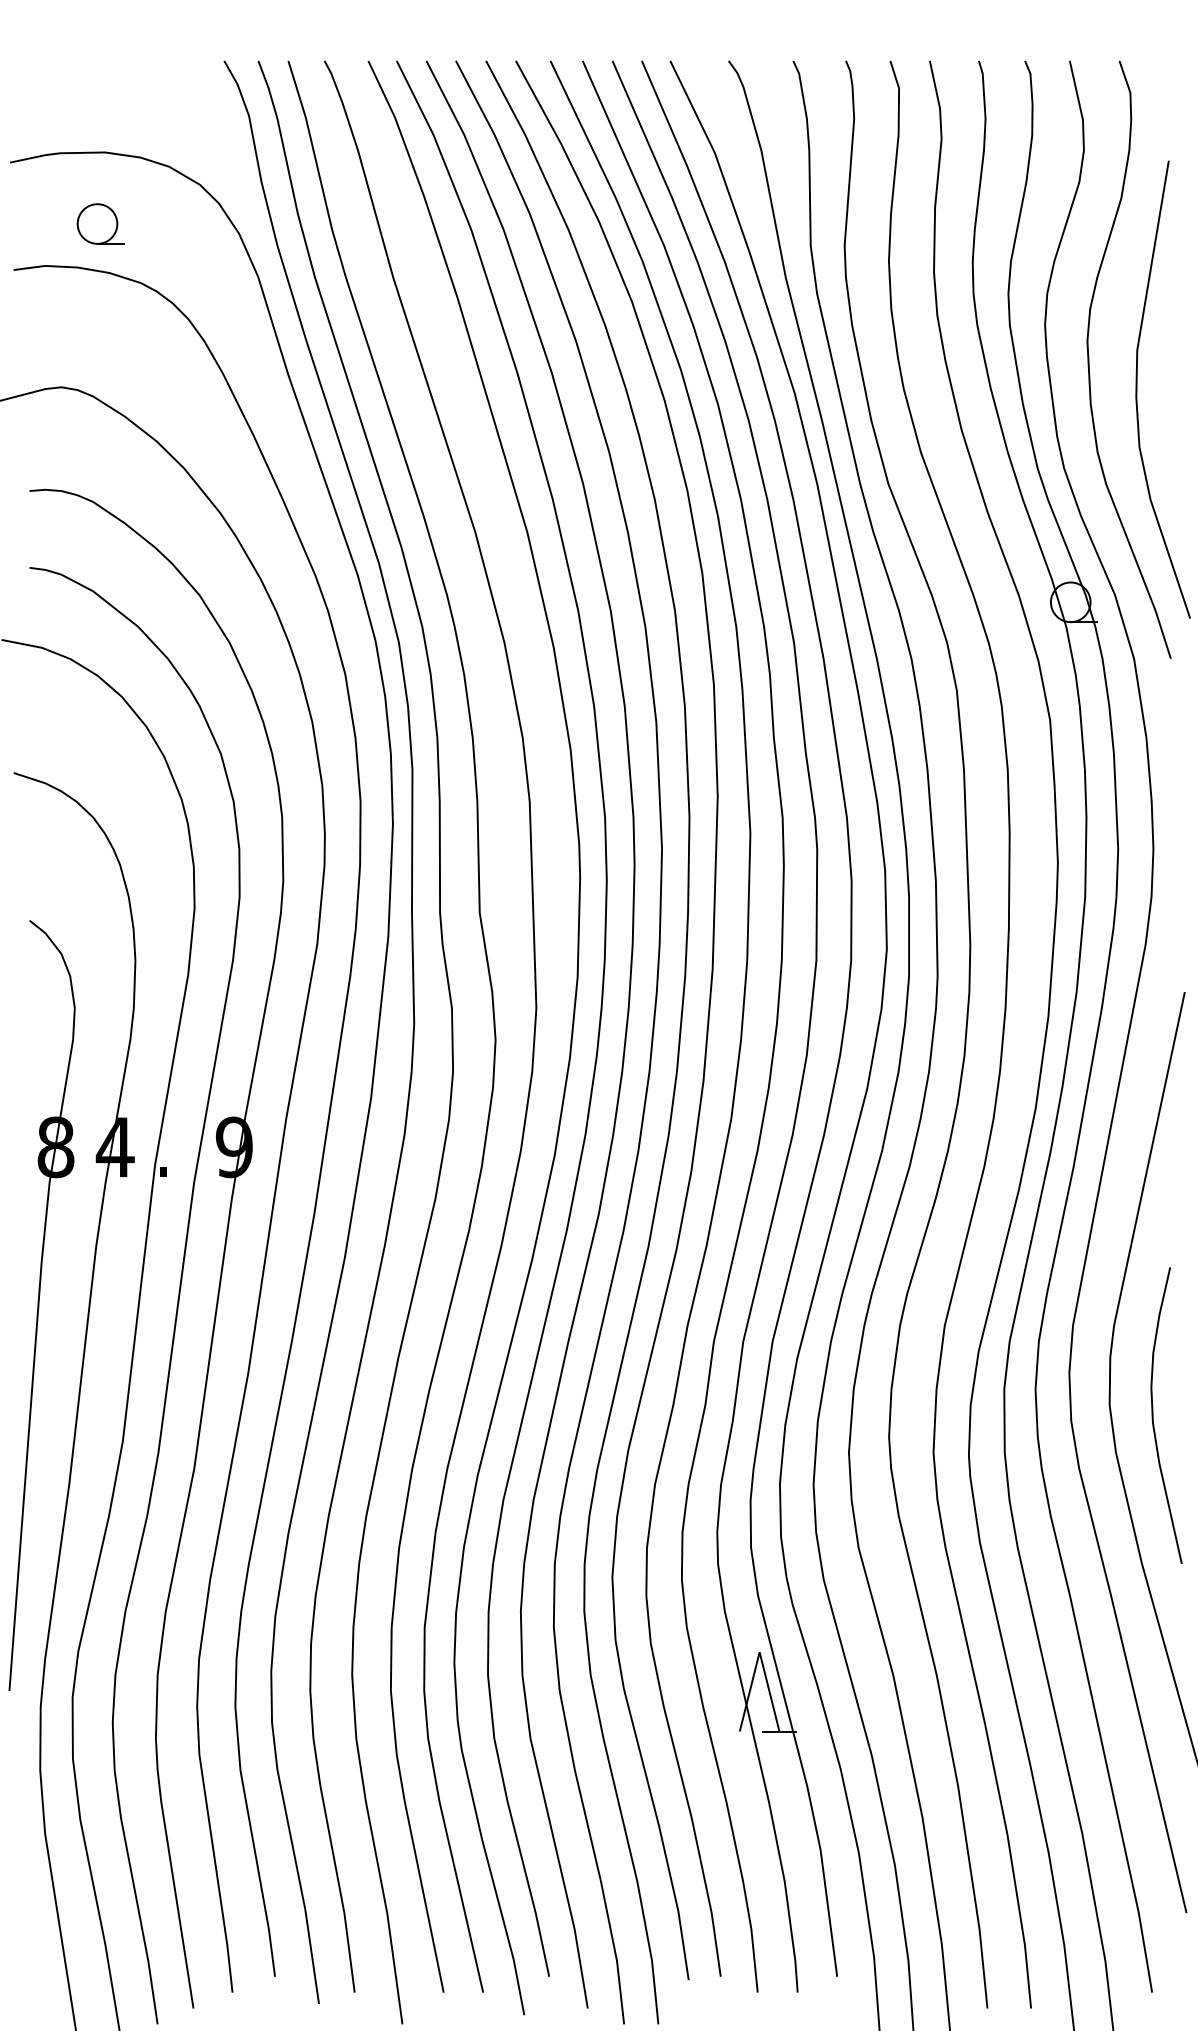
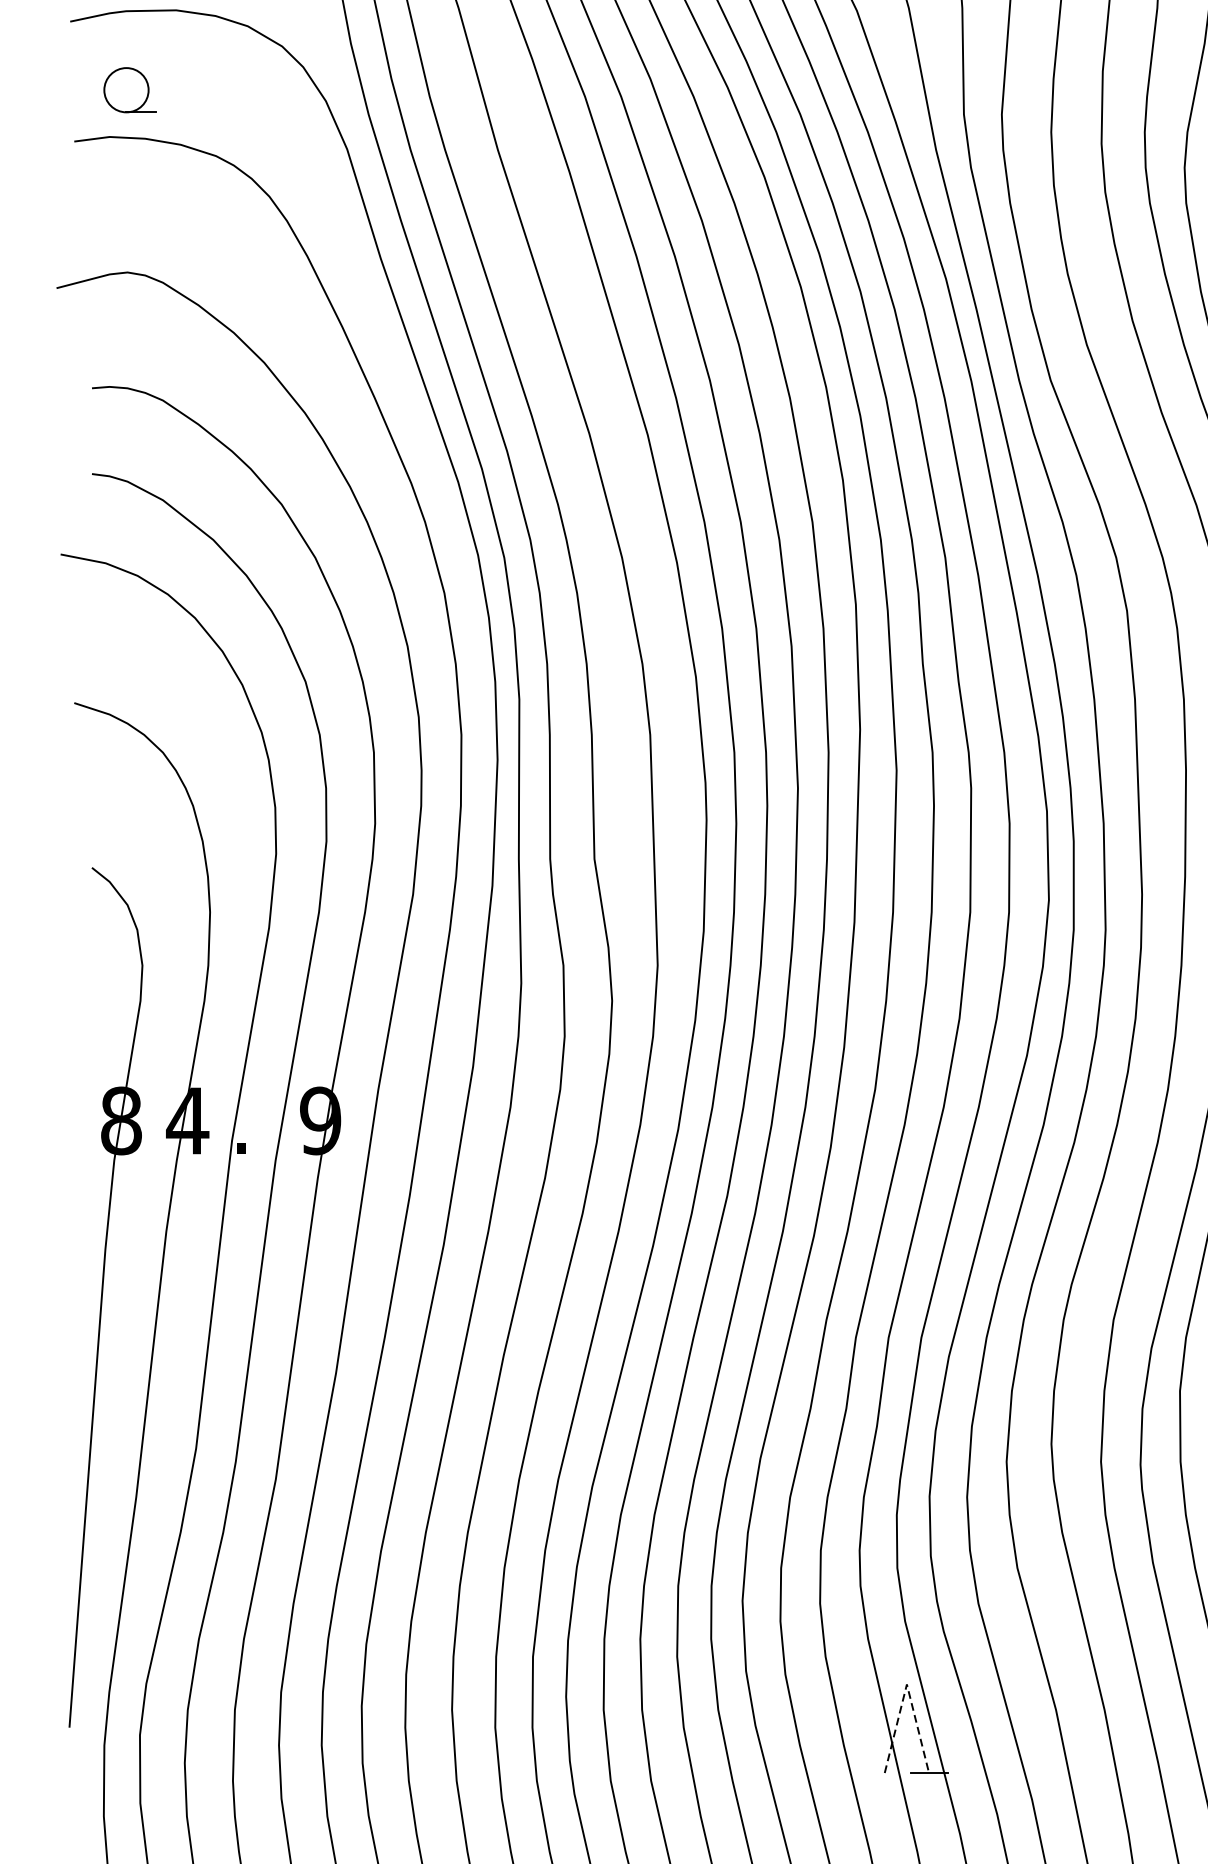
part: (100, 223) -> (129, 89), moved
line: (759, 1652) -> (906, 1684), solid -> dashed

